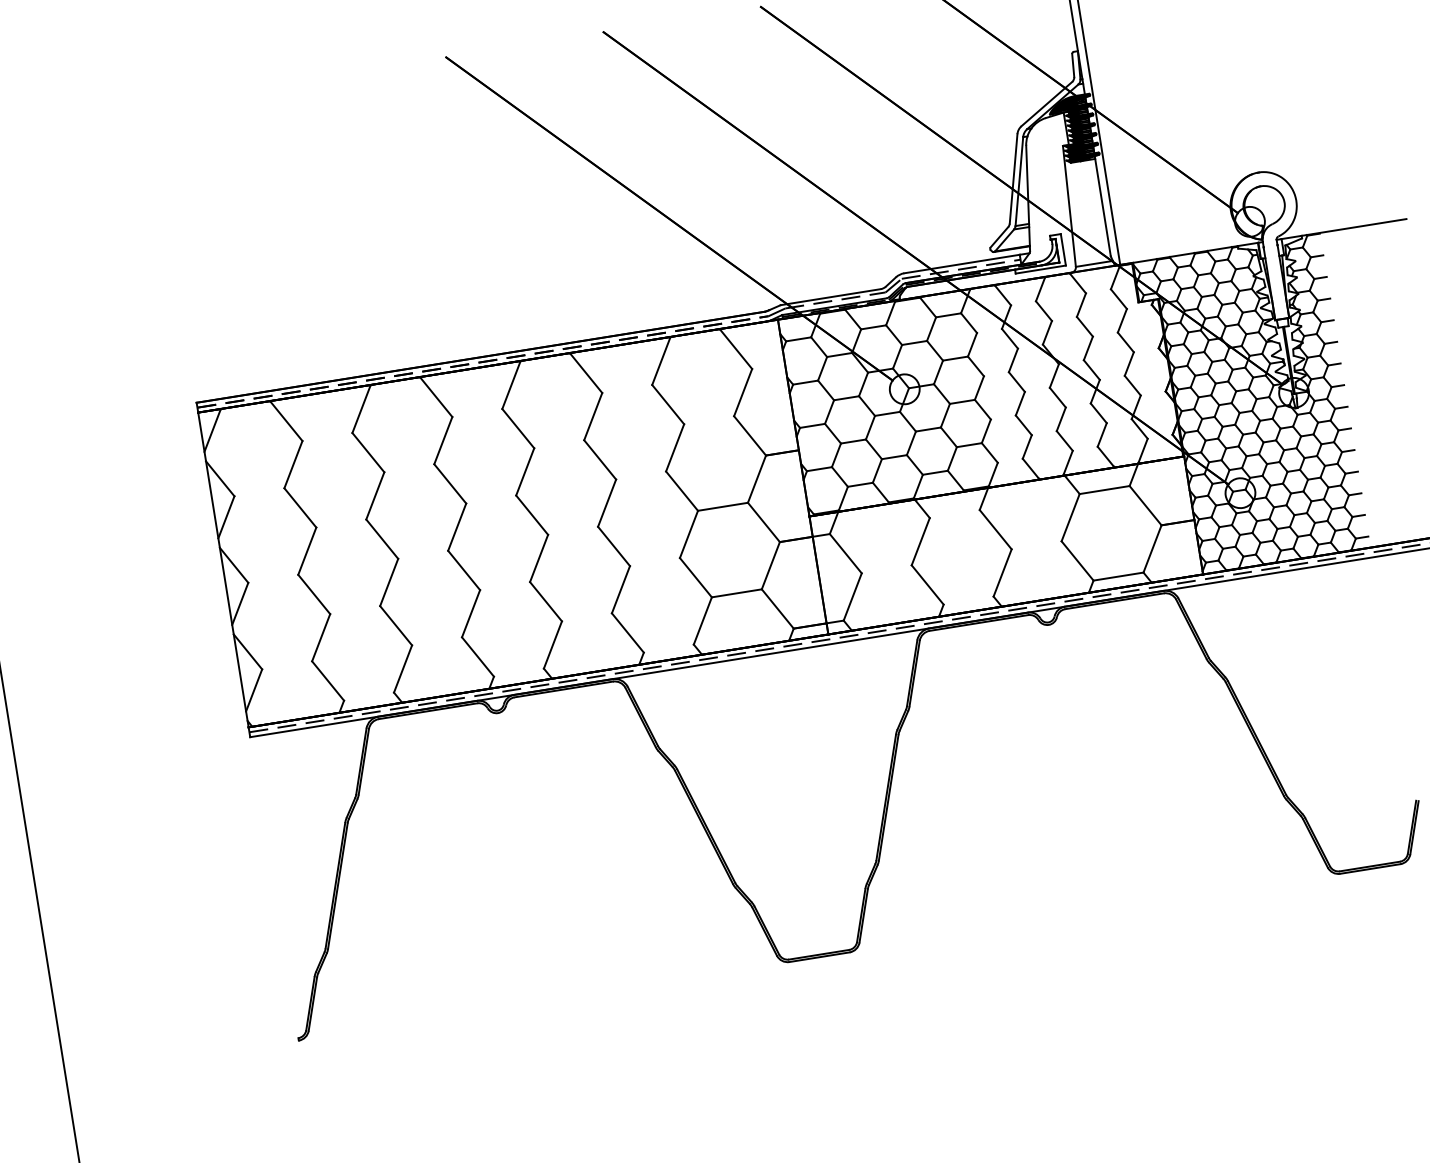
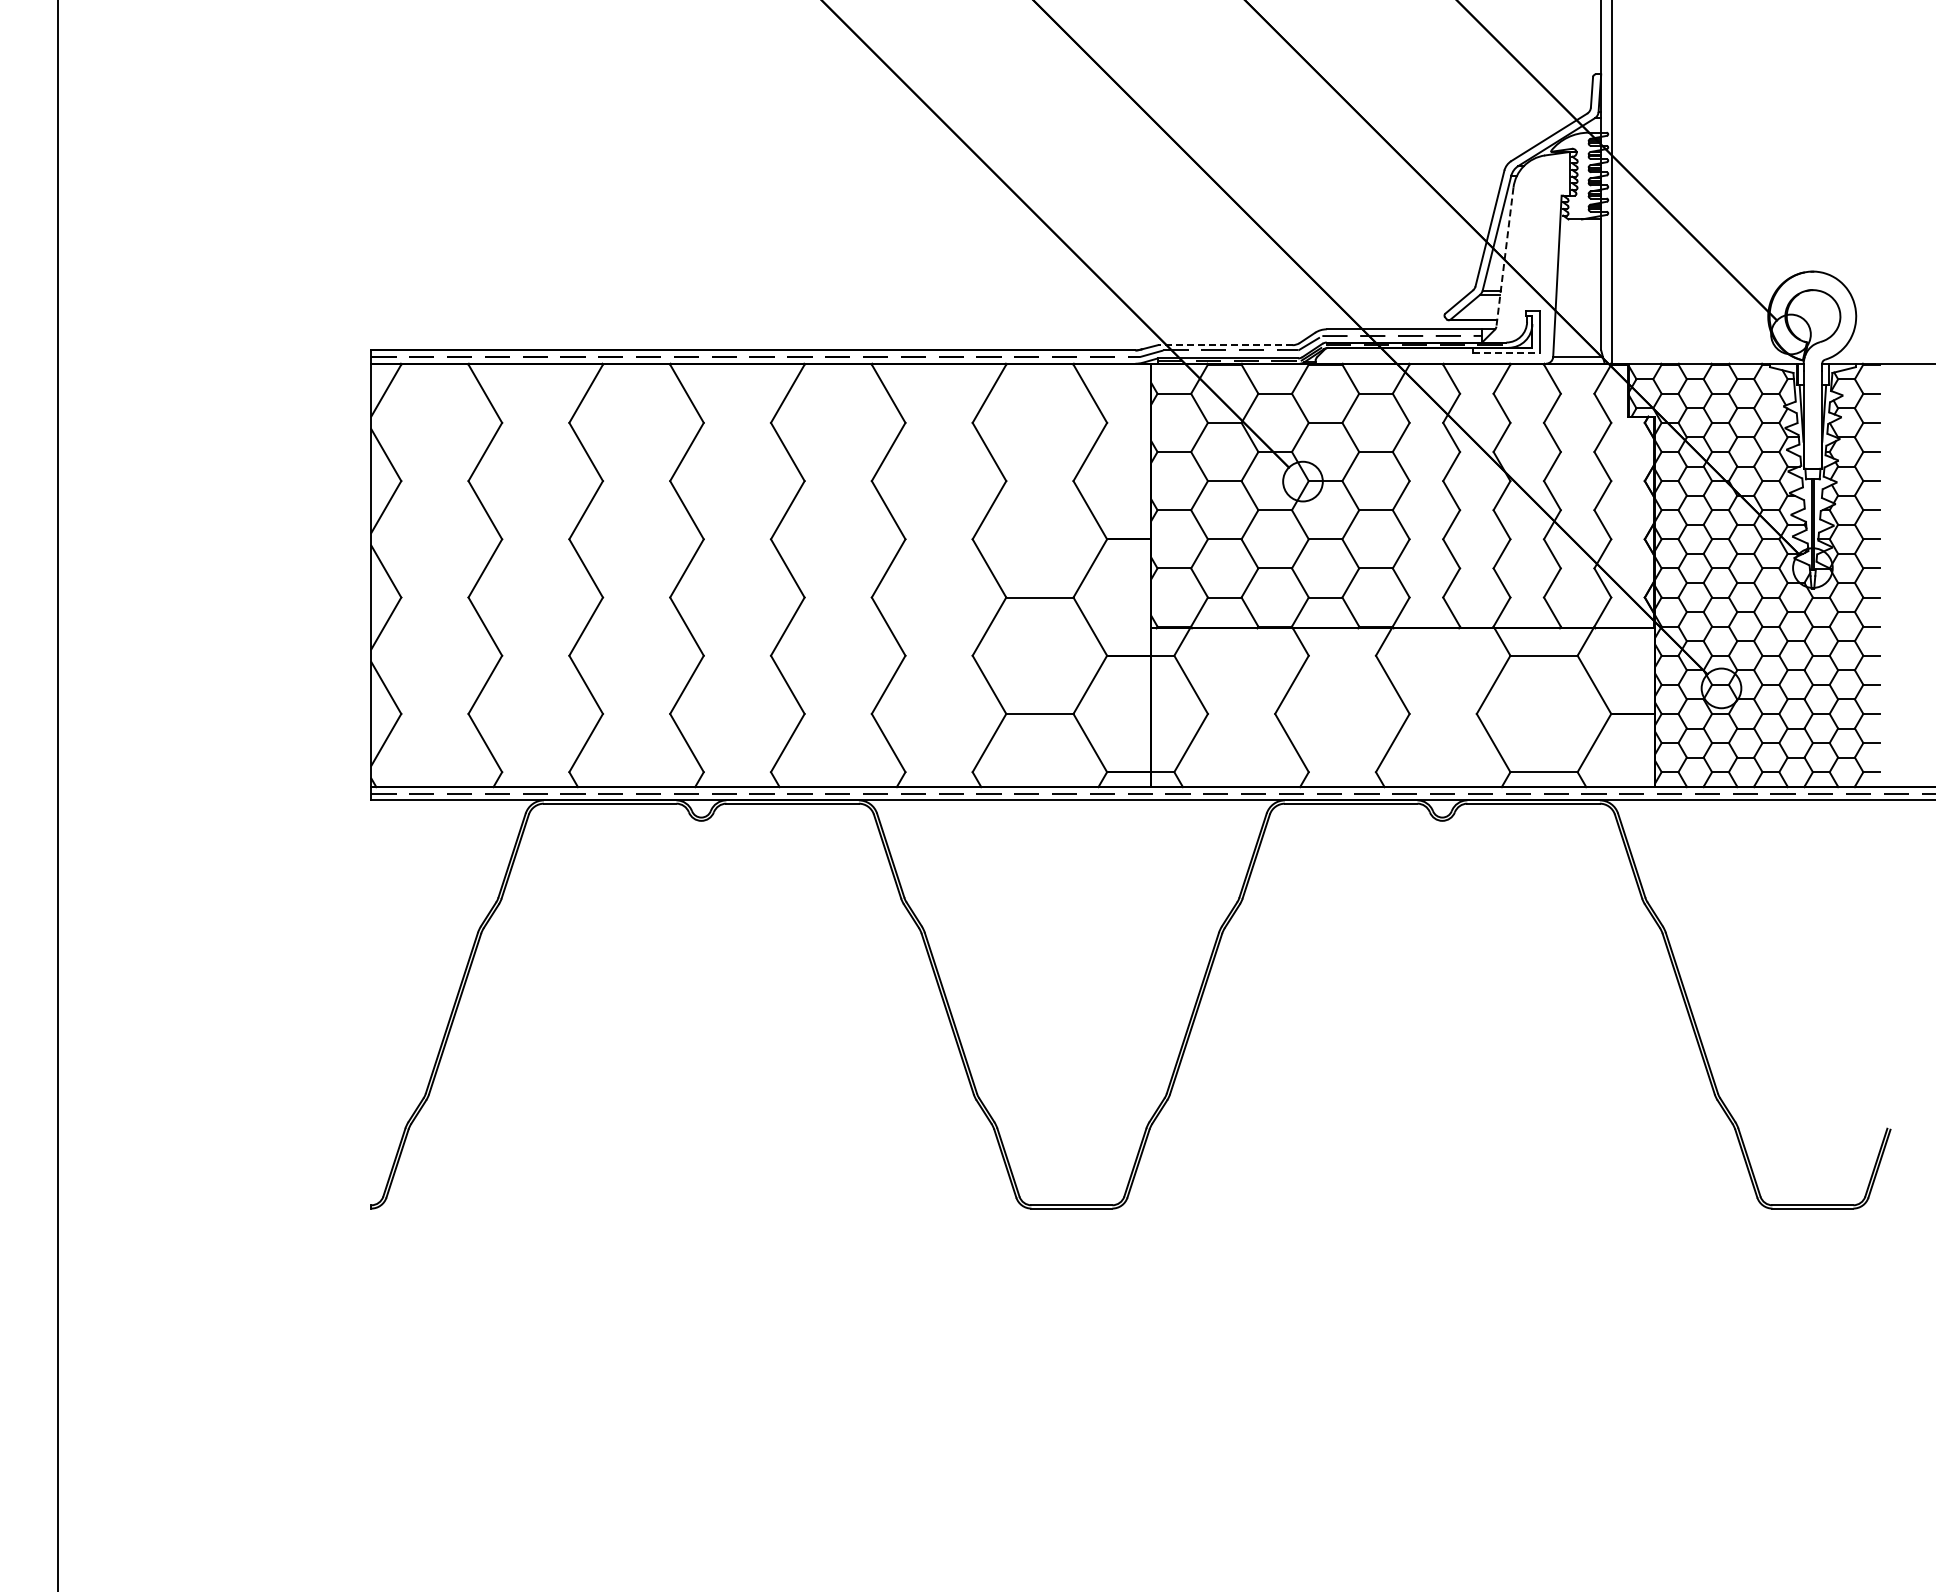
fill: (1073, 128) -> (1579, 175), removed
line: (1027, 198) -> (1504, 257), solid -> dashed
line: (1040, 269) -> (1506, 353), solid -> dashed
line: (830, 297) -> (1224, 345), solid -> dashed

